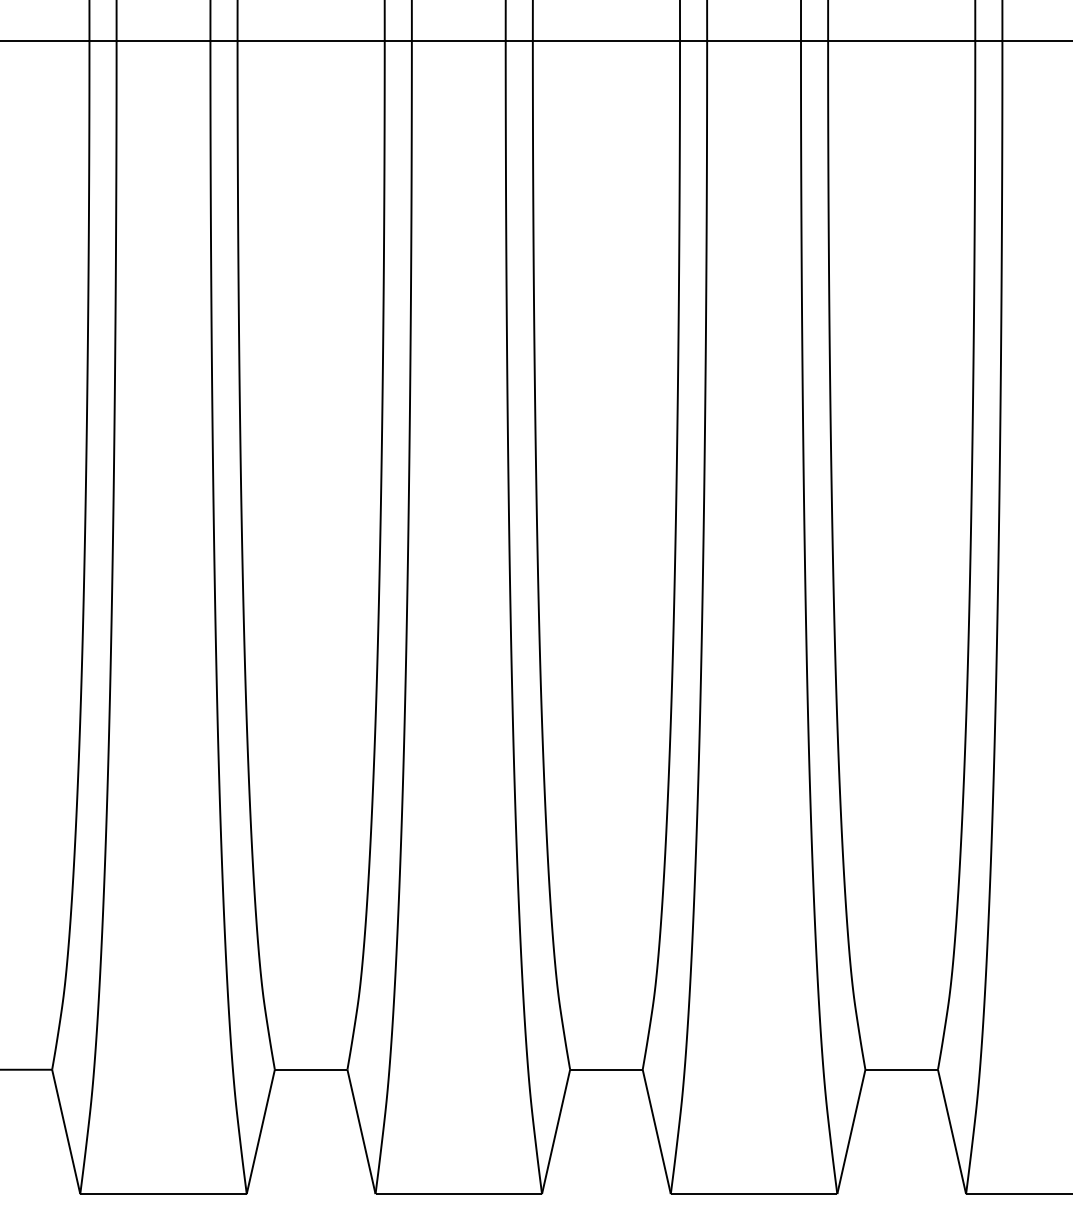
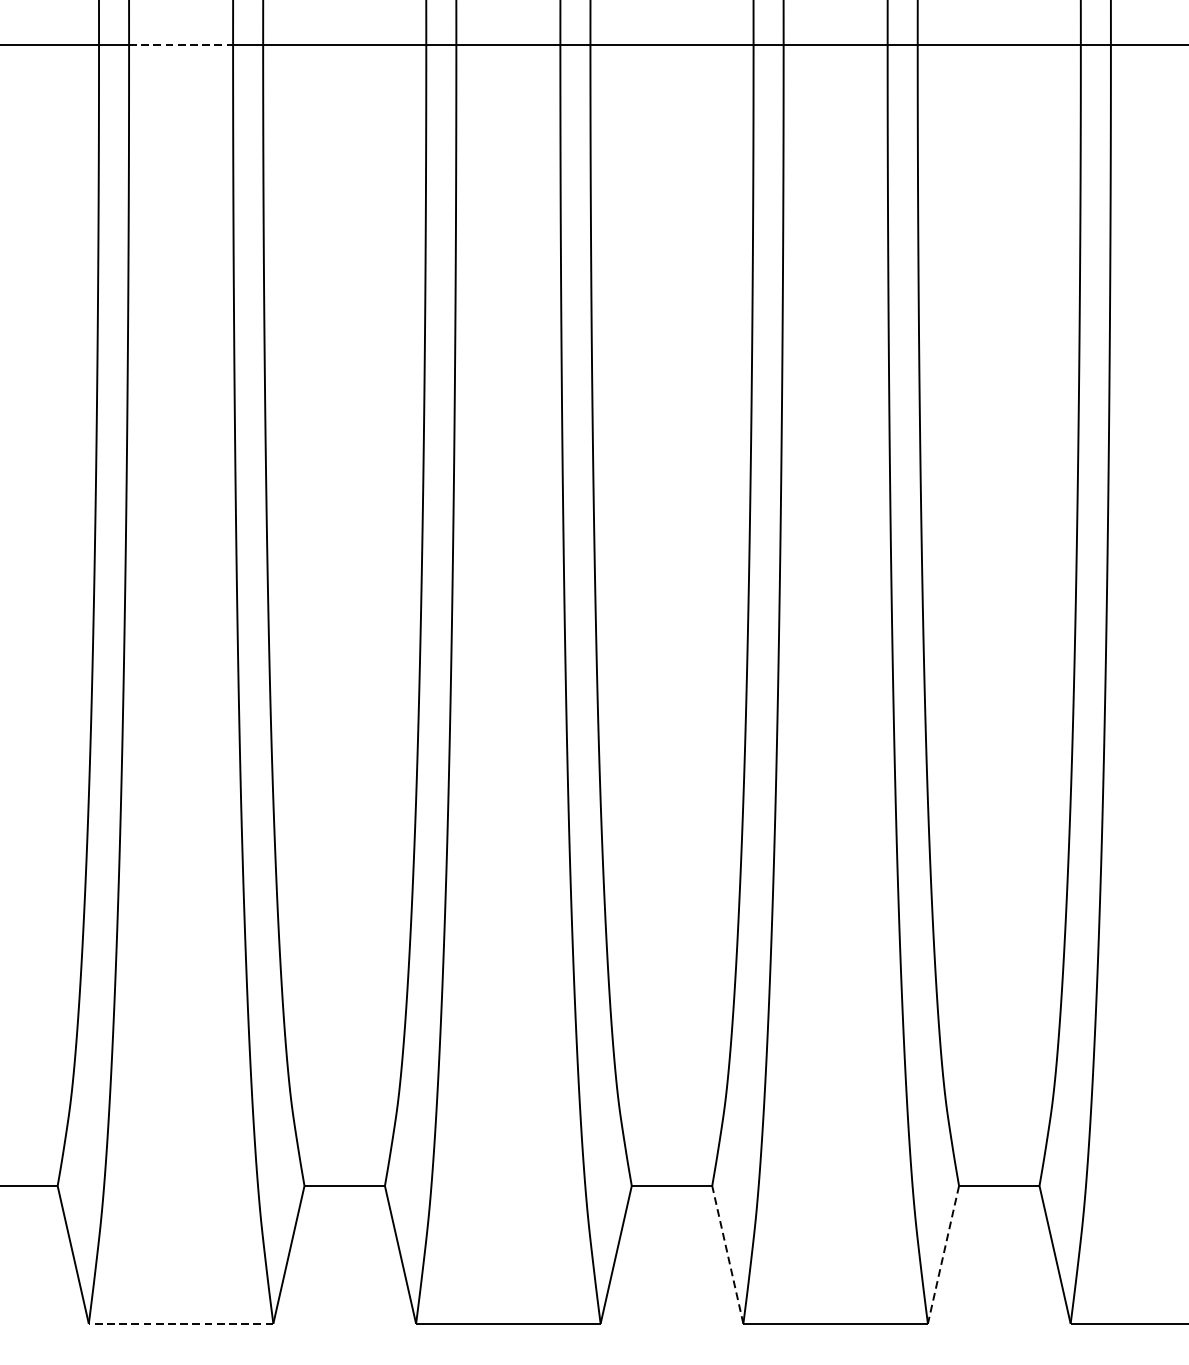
line: (163, 40) -> (181, 45), solid -> dashed
line: (656, 1131) -> (727, 1254), solid -> dashed
line: (851, 1132) -> (943, 1255), solid -> dashed
line: (163, 1194) -> (181, 1324), solid -> dashed

